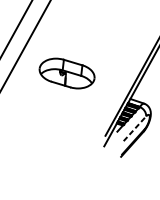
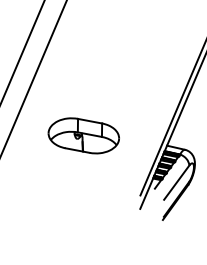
part: (66, 73) -> (83, 135), moved
line: (135, 128) -> (177, 182), dashed -> solid

